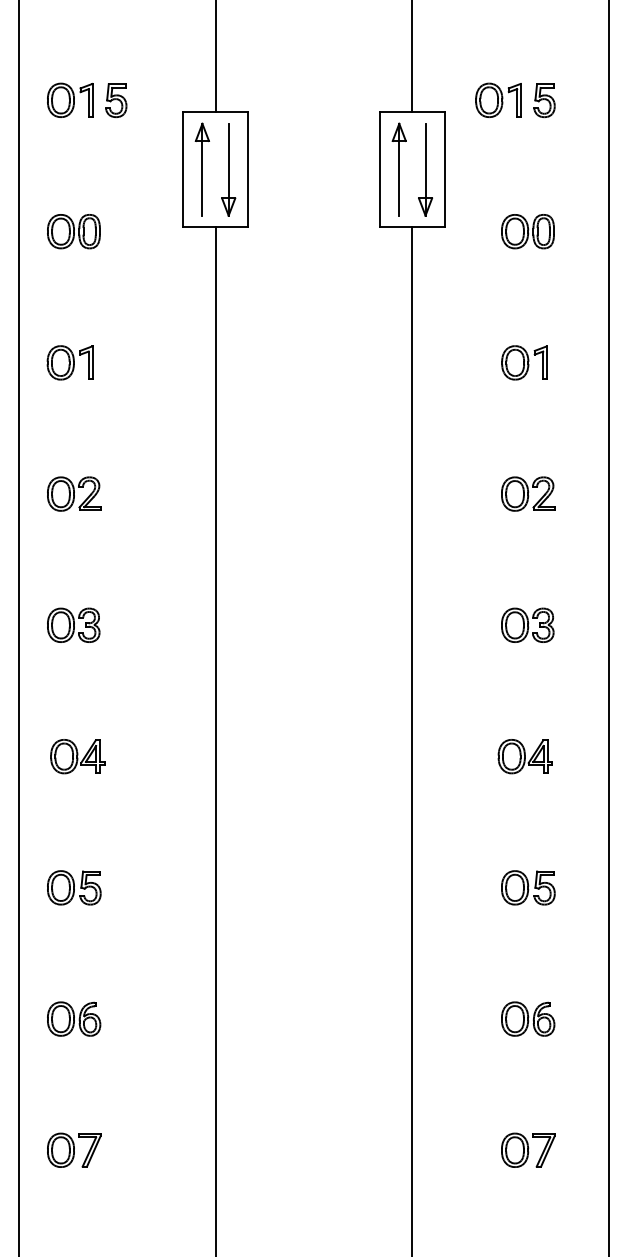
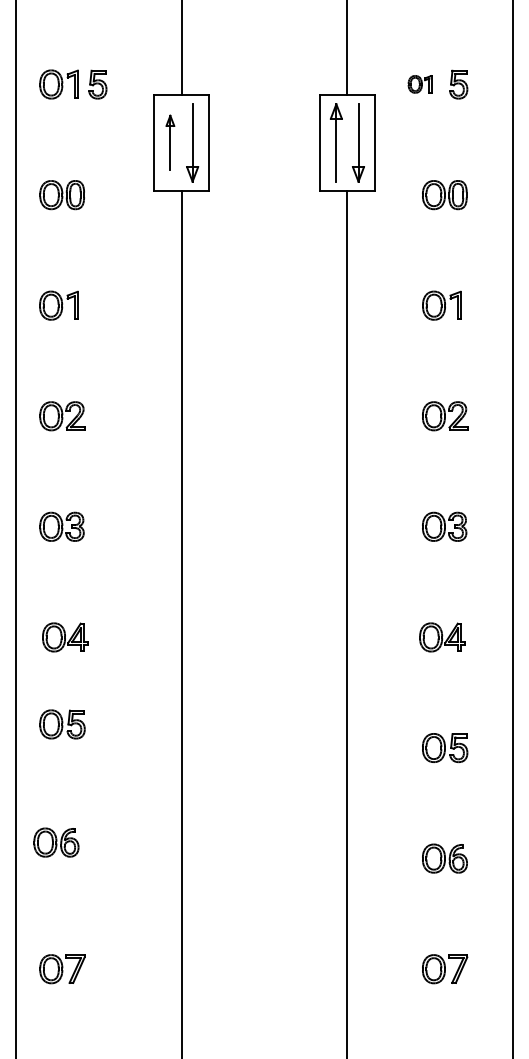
part: (498, 99) -> (419, 83), size x0.6
part: (201, 169) -> (169, 142), size x0.7
part: (74, 887) -> (62, 724), moved
part: (74, 1018) -> (56, 842), moved

